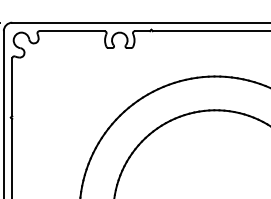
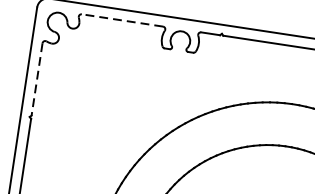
line: (71, 31) -> (121, 20), solid -> dashed
line: (12, 87) -> (37, 79), solid -> dashed

